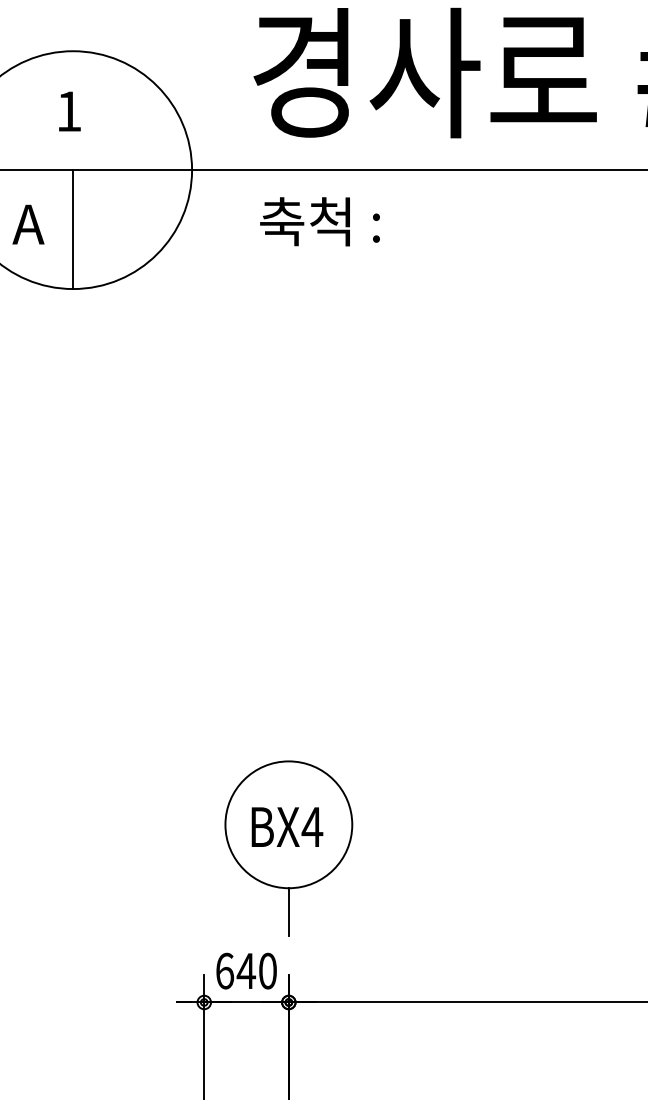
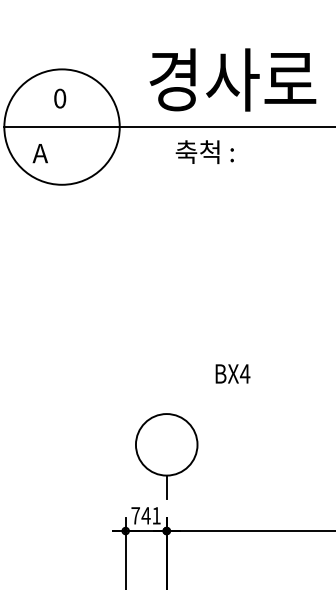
text: (69, 111) -> (60, 98), 1 -> 0
text: (319, 222) -> (204, 152), moved
line: (74, 228) -> (62, 155), removed
text: (286, 826) -> (232, 373), moved
text: (245, 970) -> (145, 515), 640 -> 741

